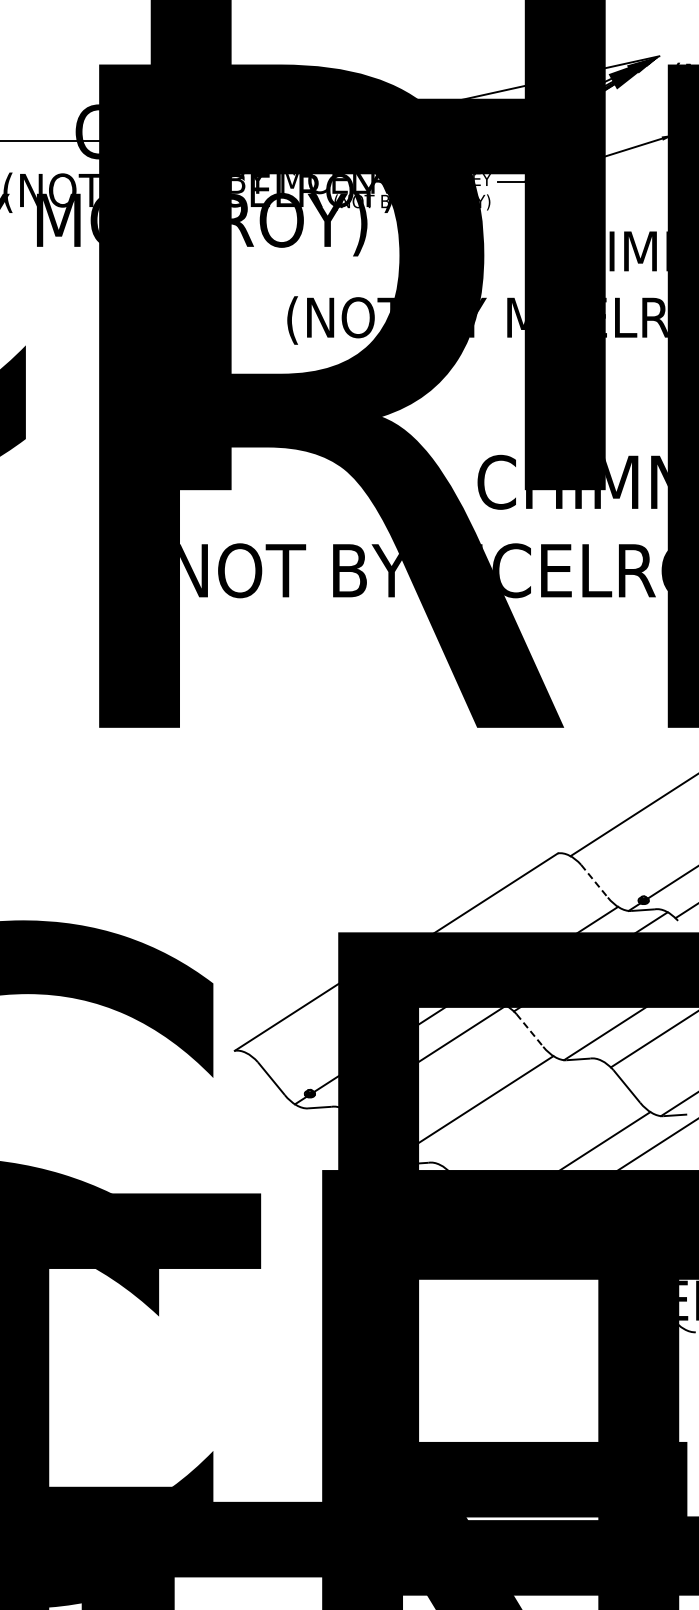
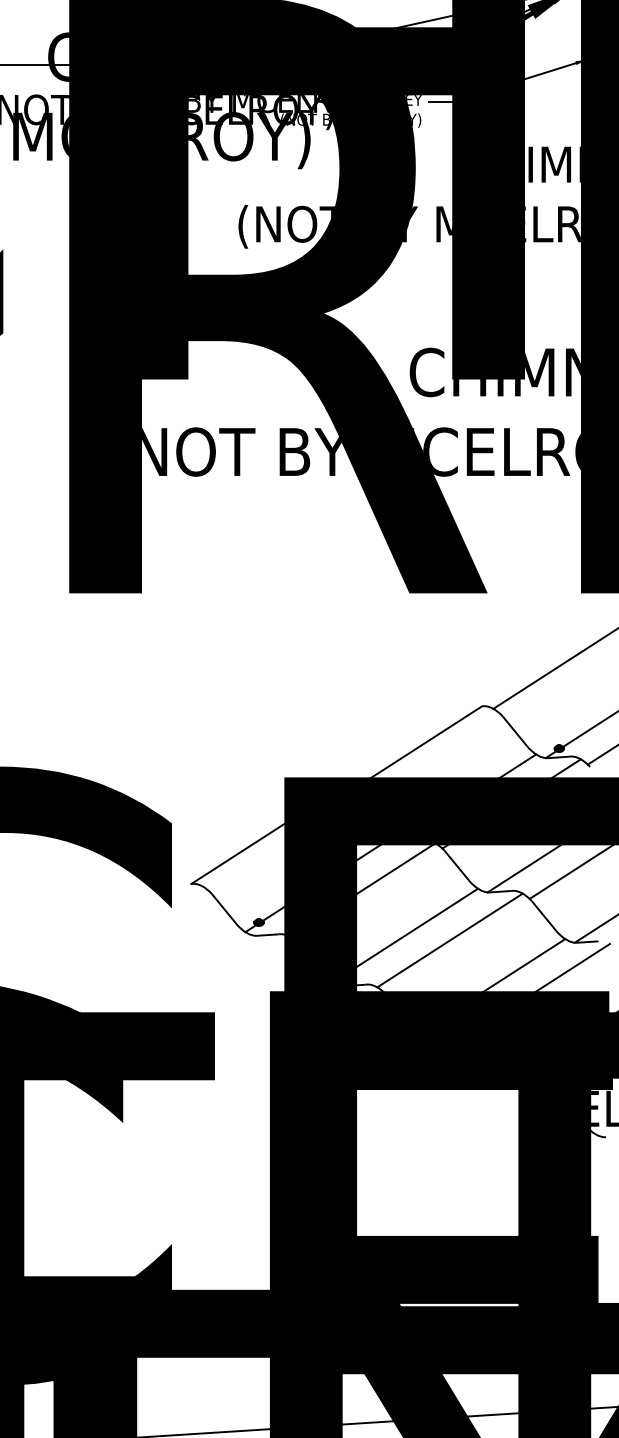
line: (594, 881) -> (514, 731), dashed -> solid
line: (530, 1030) -> (457, 865), dashed -> solid
line: (522, 1113) -> (450, 940), added

